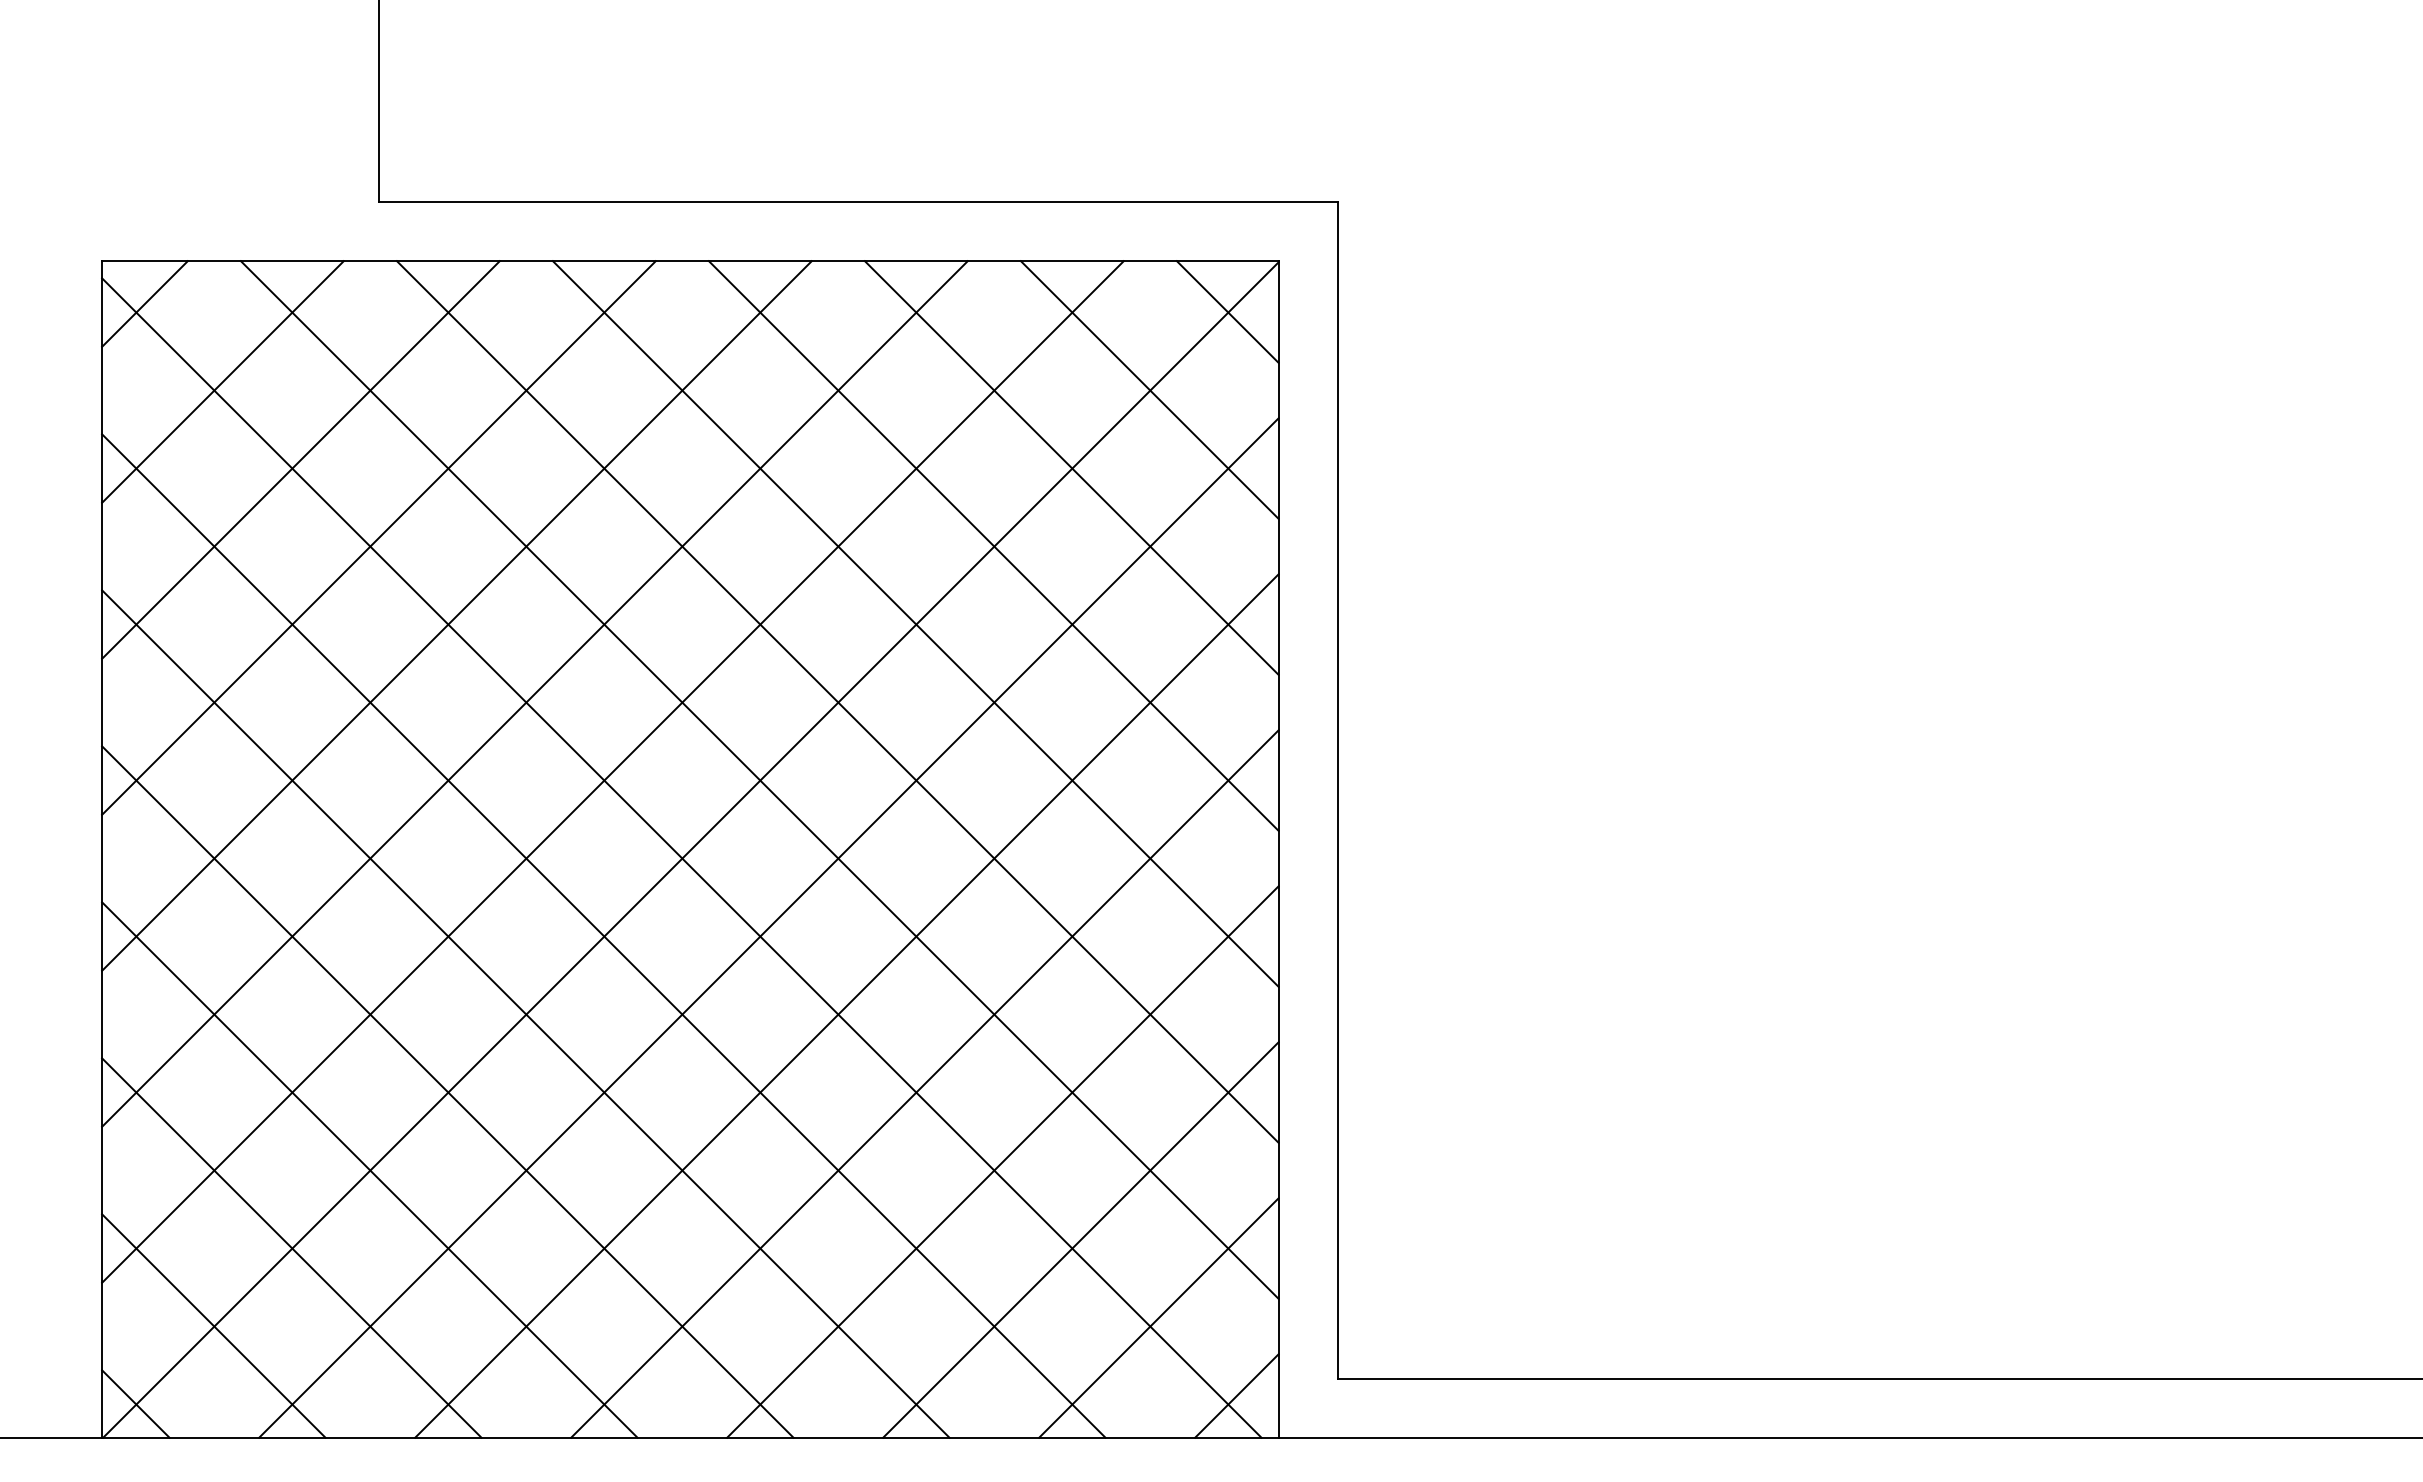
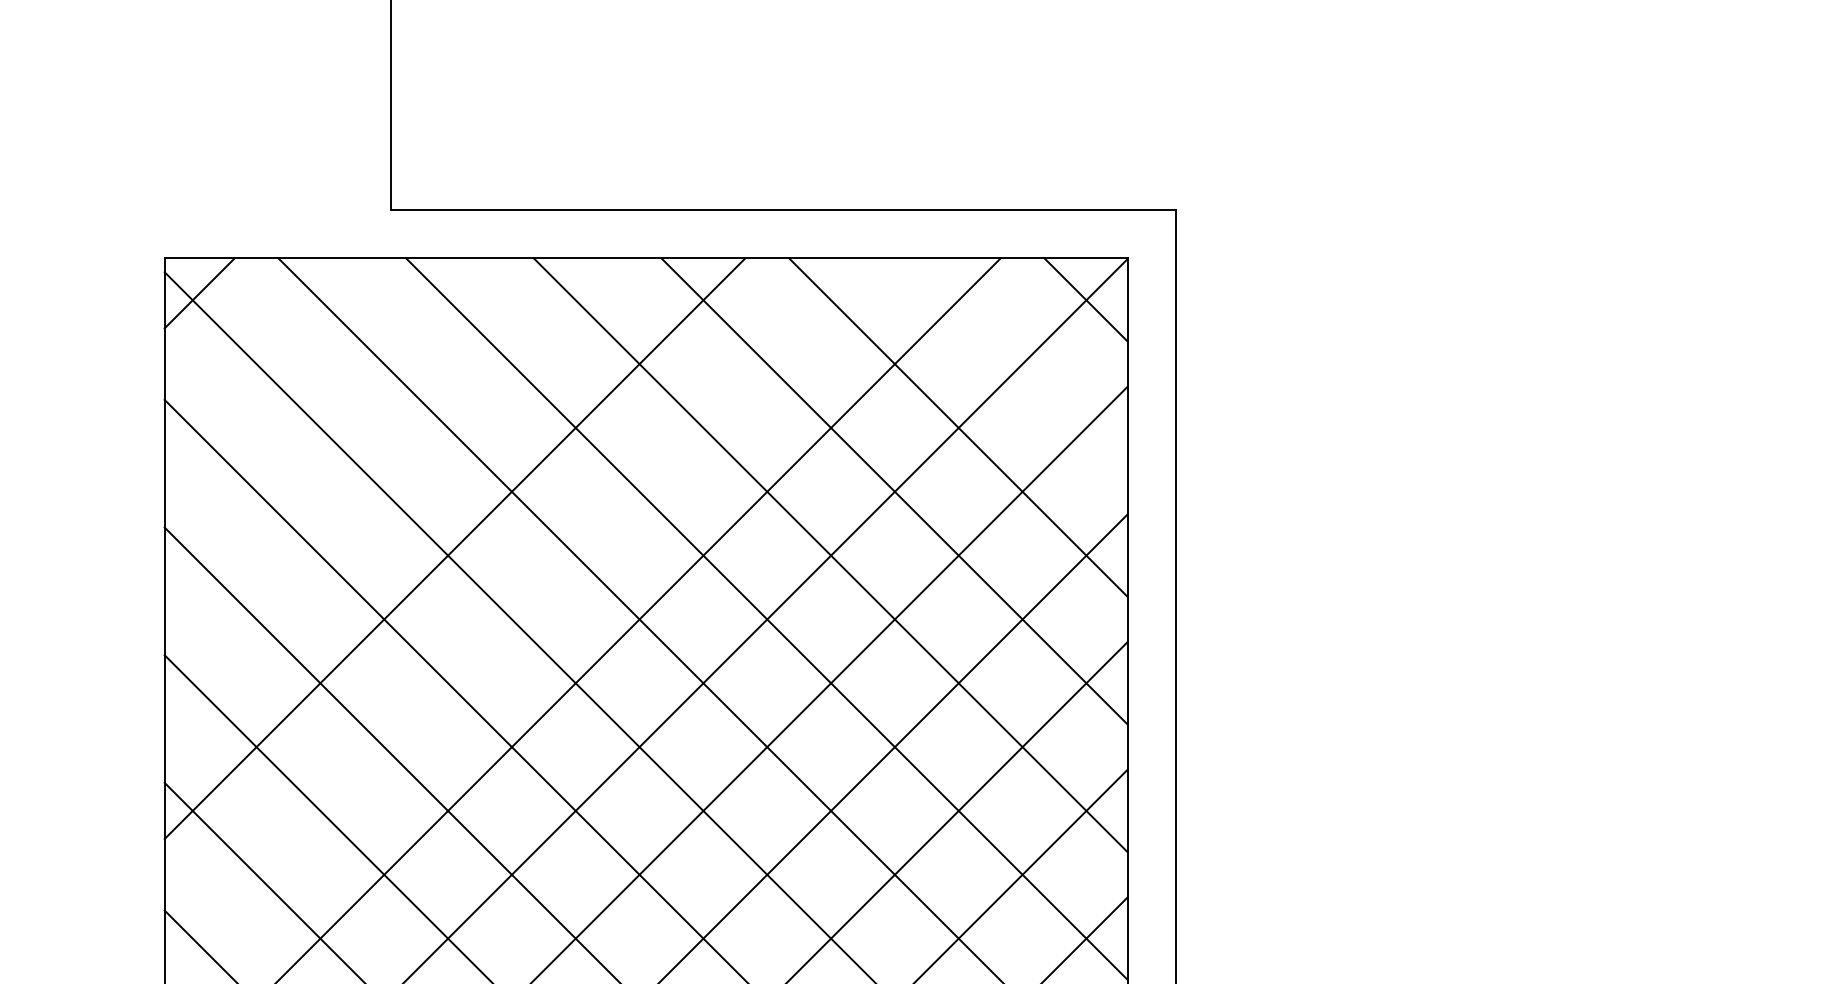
line: (222, 381) -> (263, 356), removed
line: (1149, 389) -> (1021, 363), removed
line: (300, 459) -> (327, 420), removed
line: (378, 537) -> (390, 484), removed
line: (534, 693) -> (518, 612), removed

